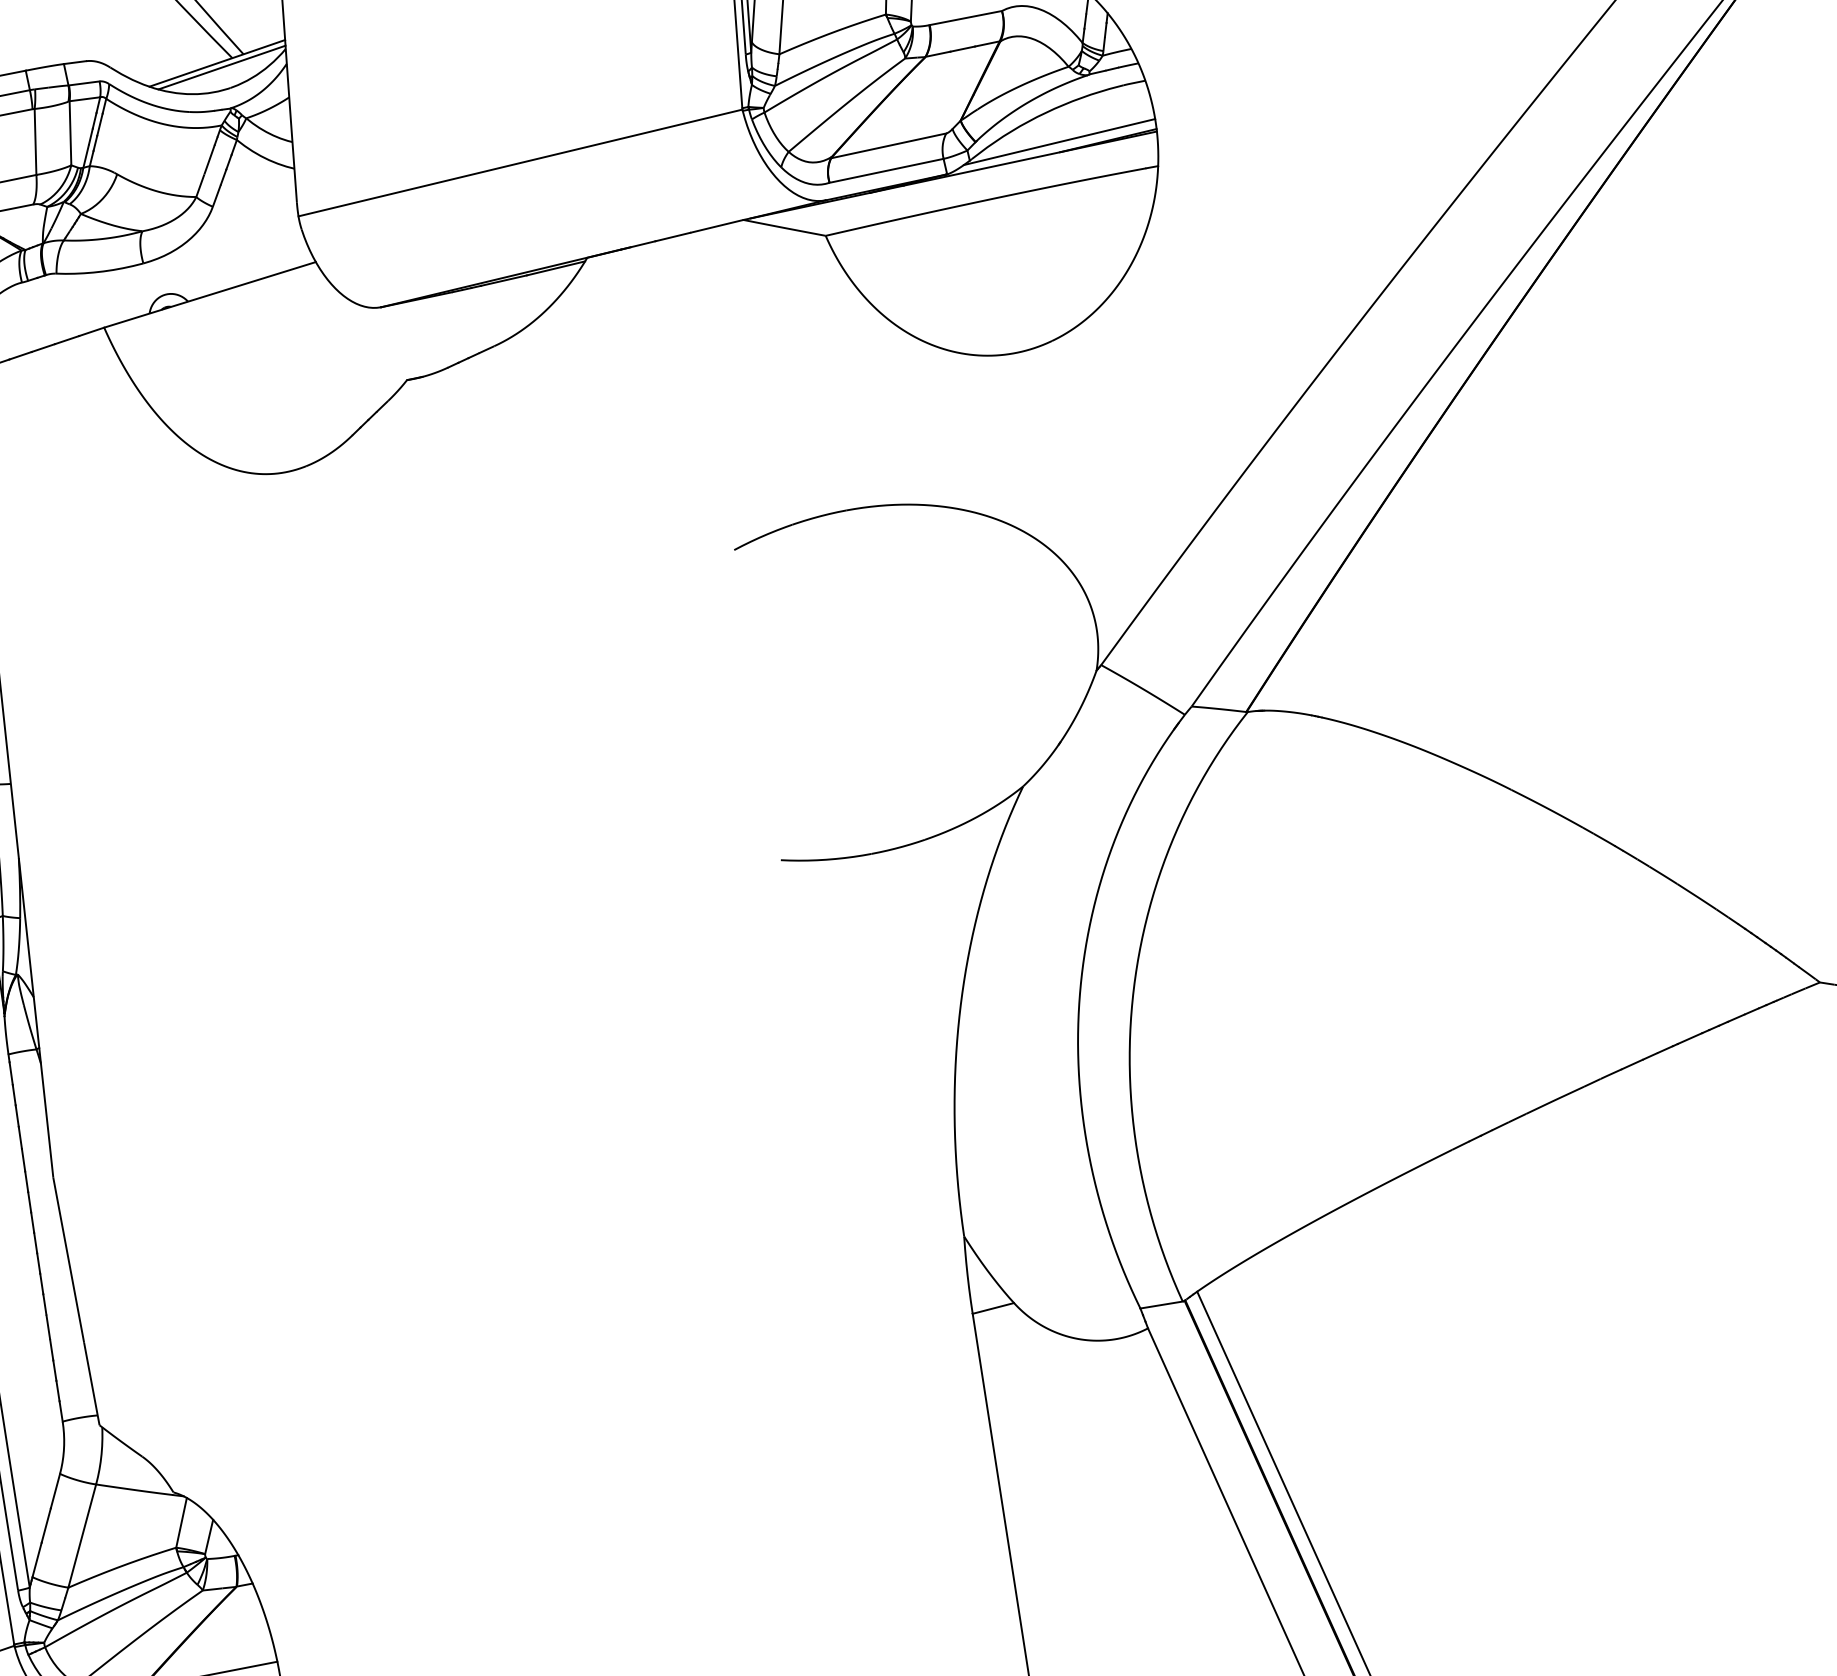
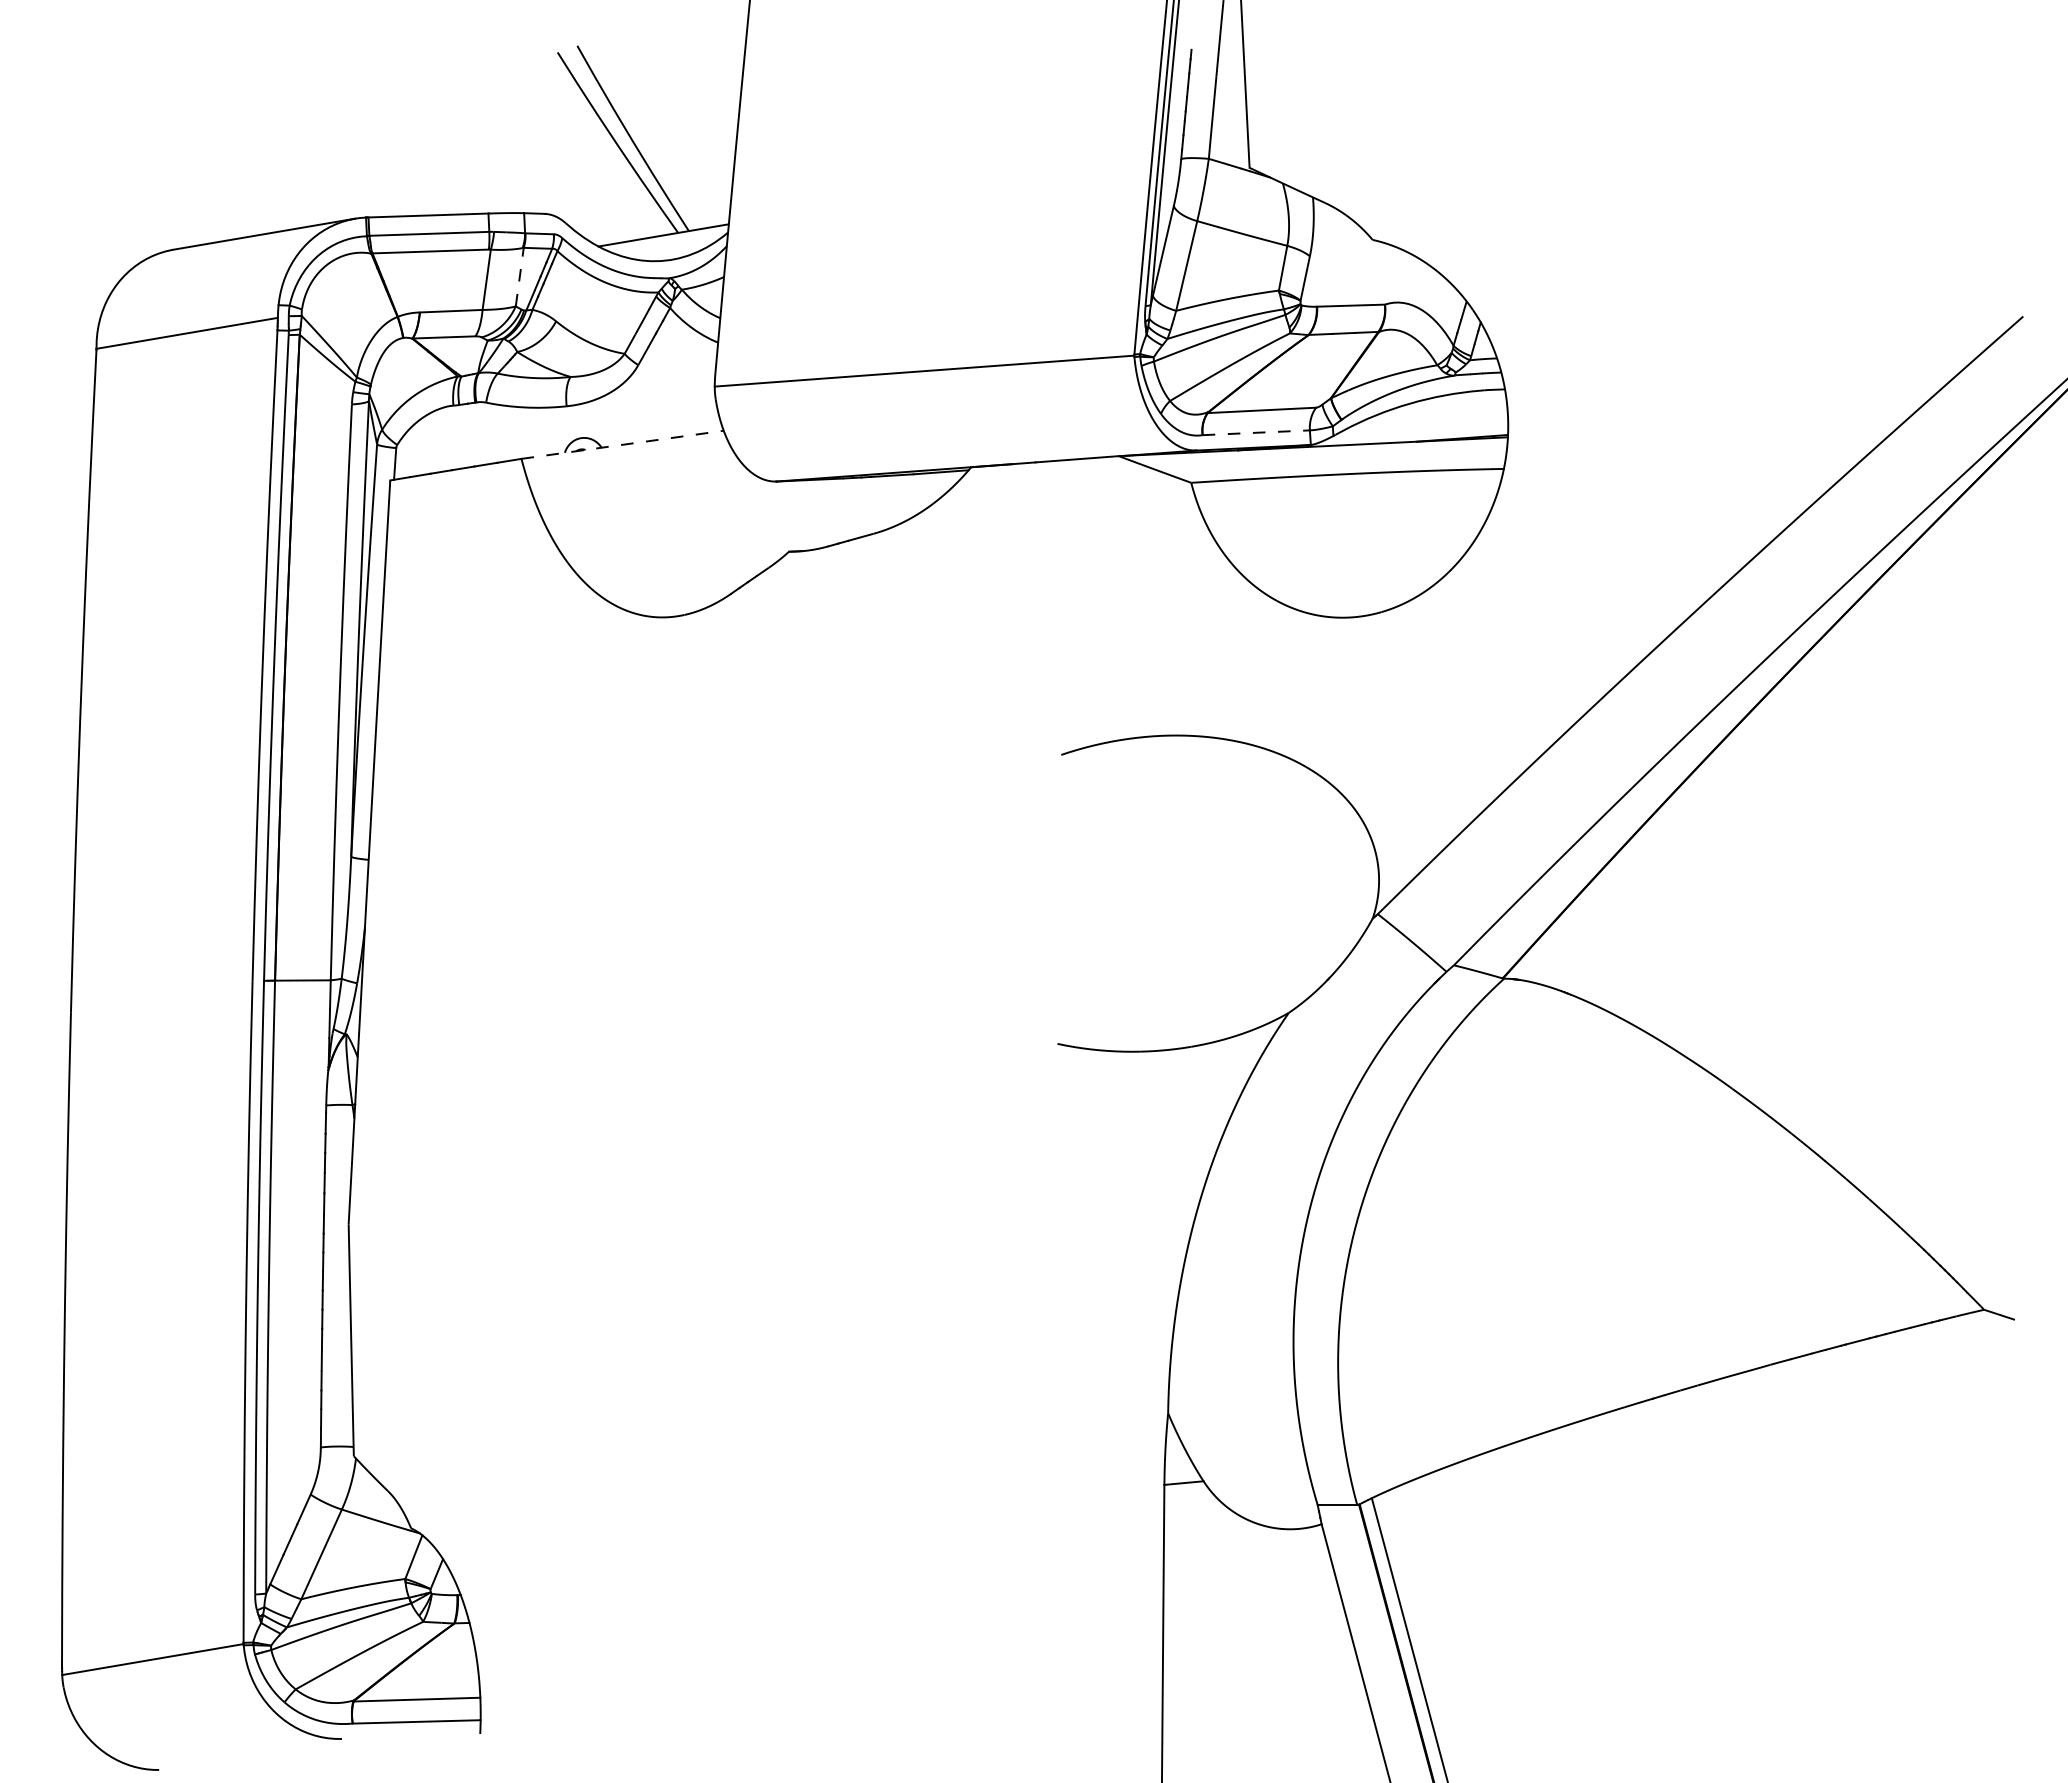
line: (222, 67) -> (667, 239), removed
line: (70, 133) -> (519, 277), solid -> dashed
line: (1059, 142) -> (1417, 432), removed
line: (886, 170) -> (1256, 432), solid -> dashed
line: (210, 294) -> (623, 444), solid -> dashed

